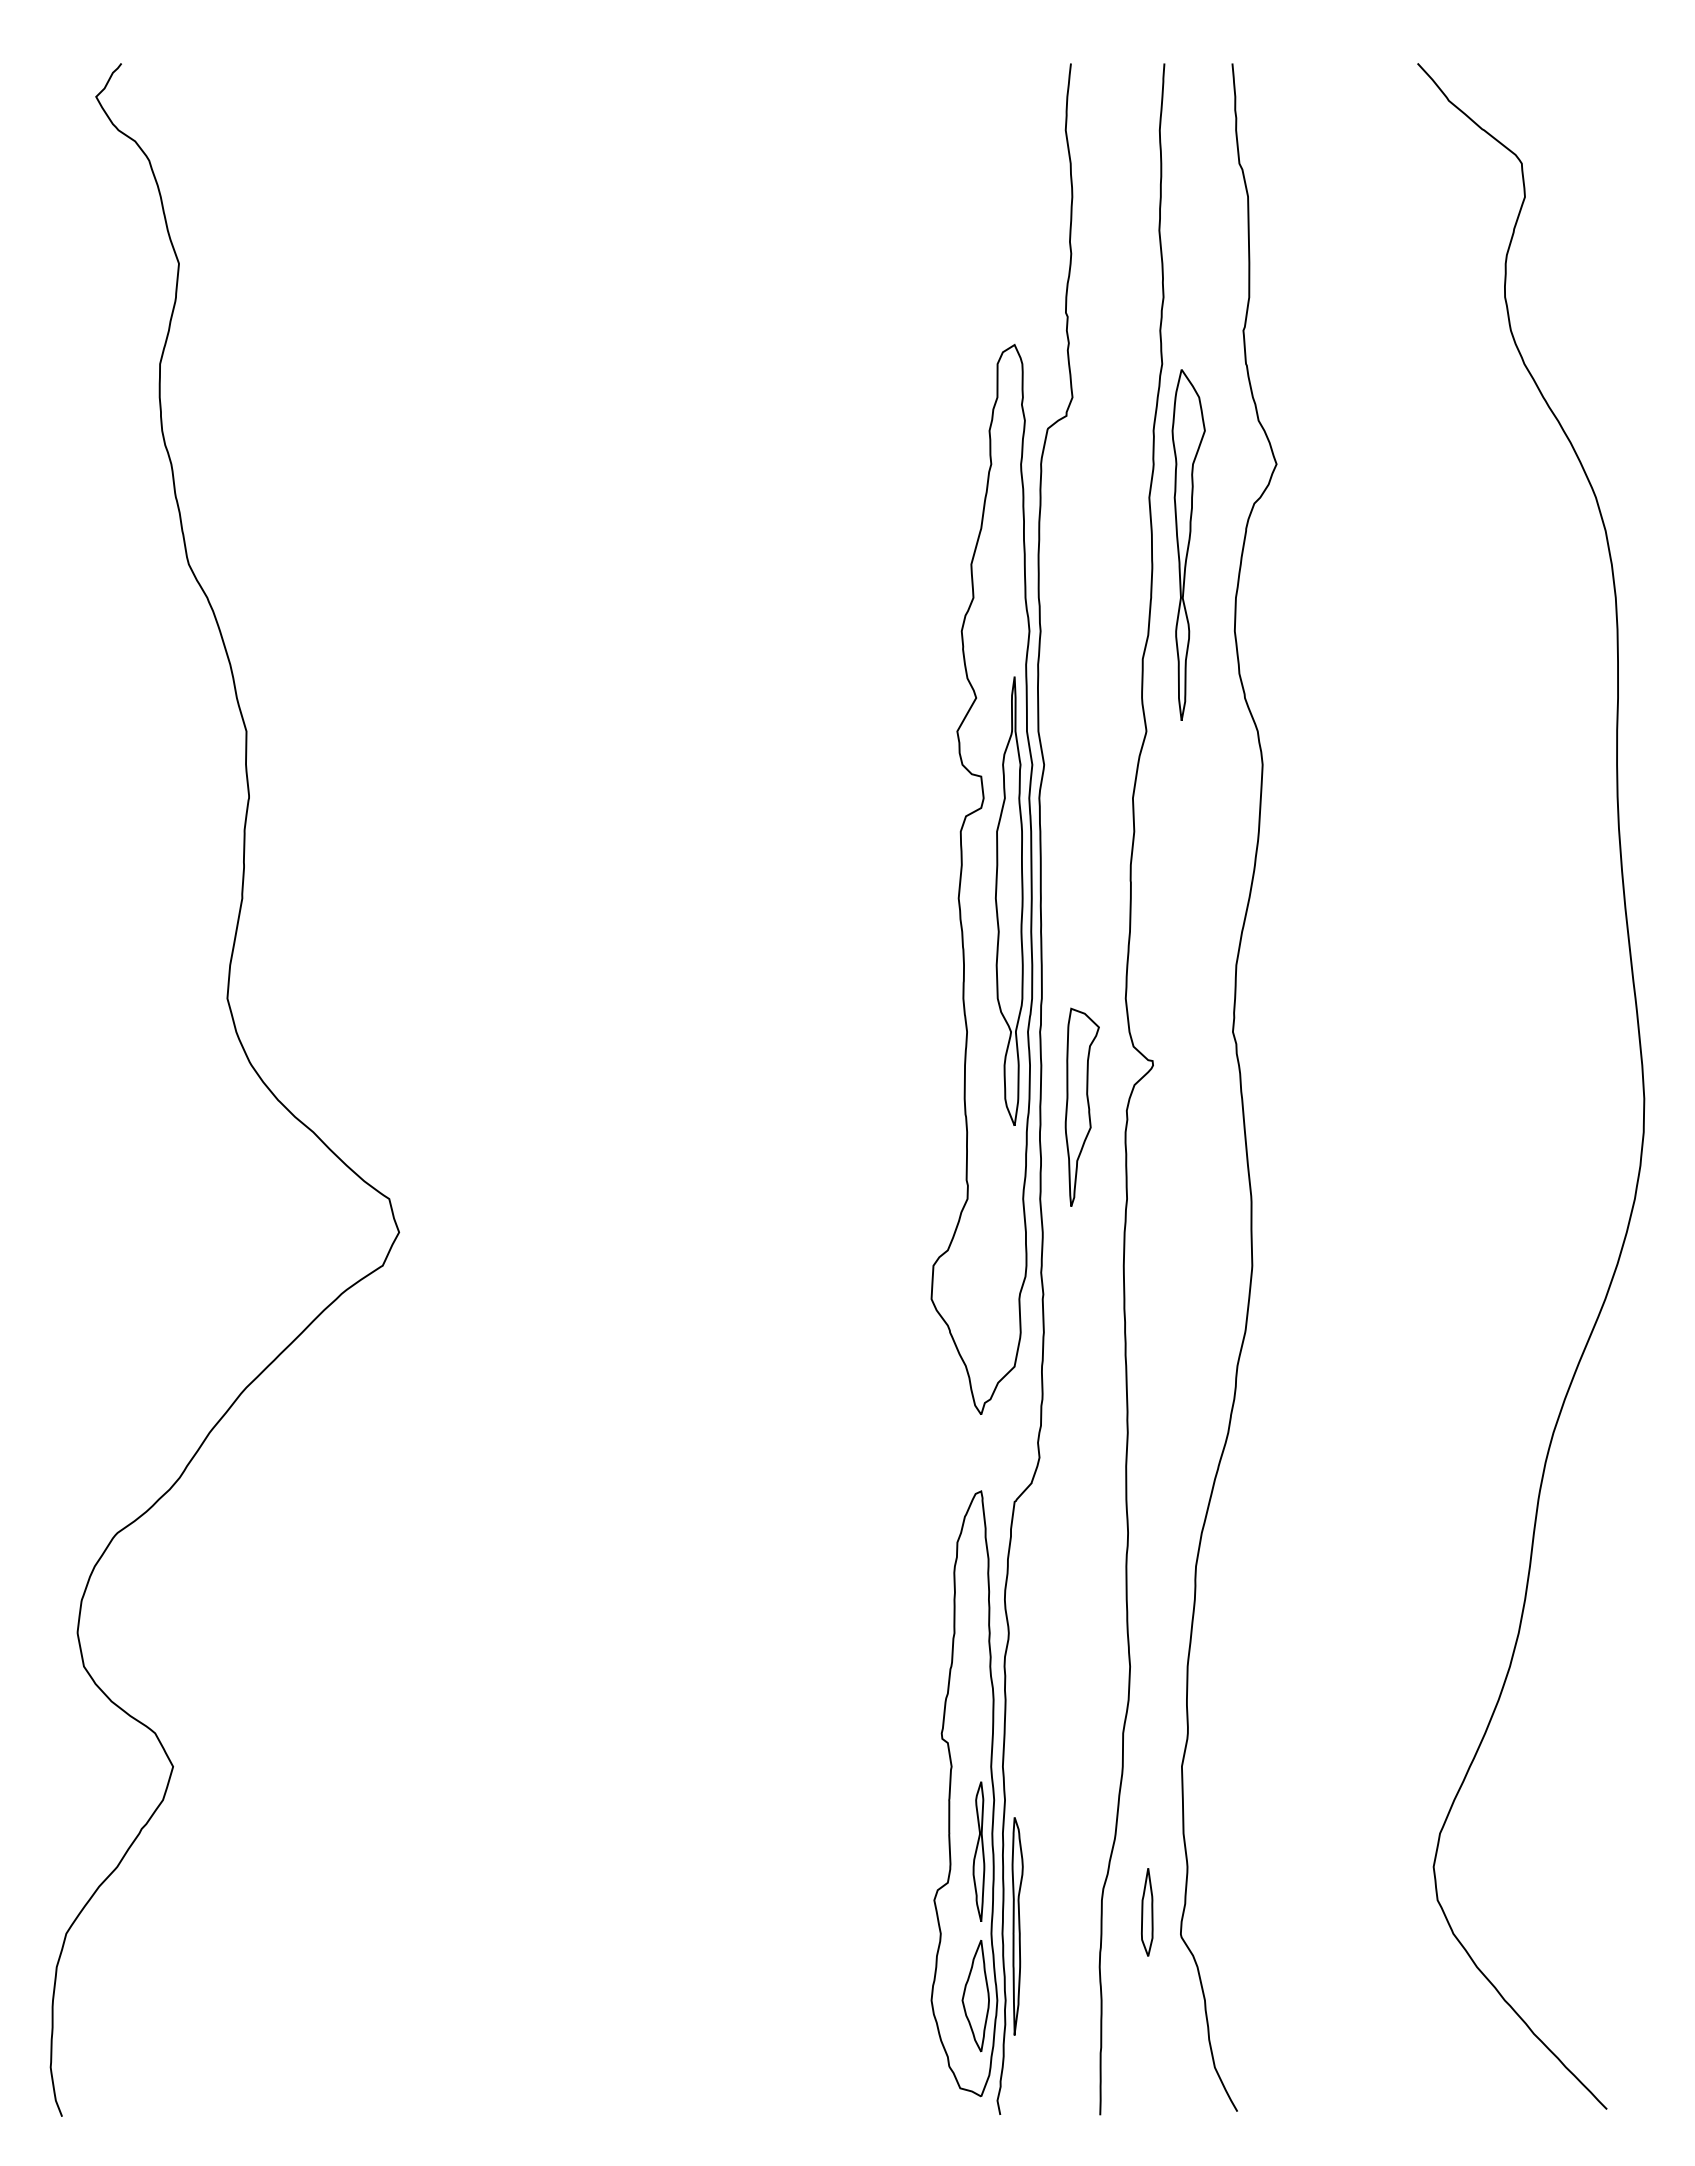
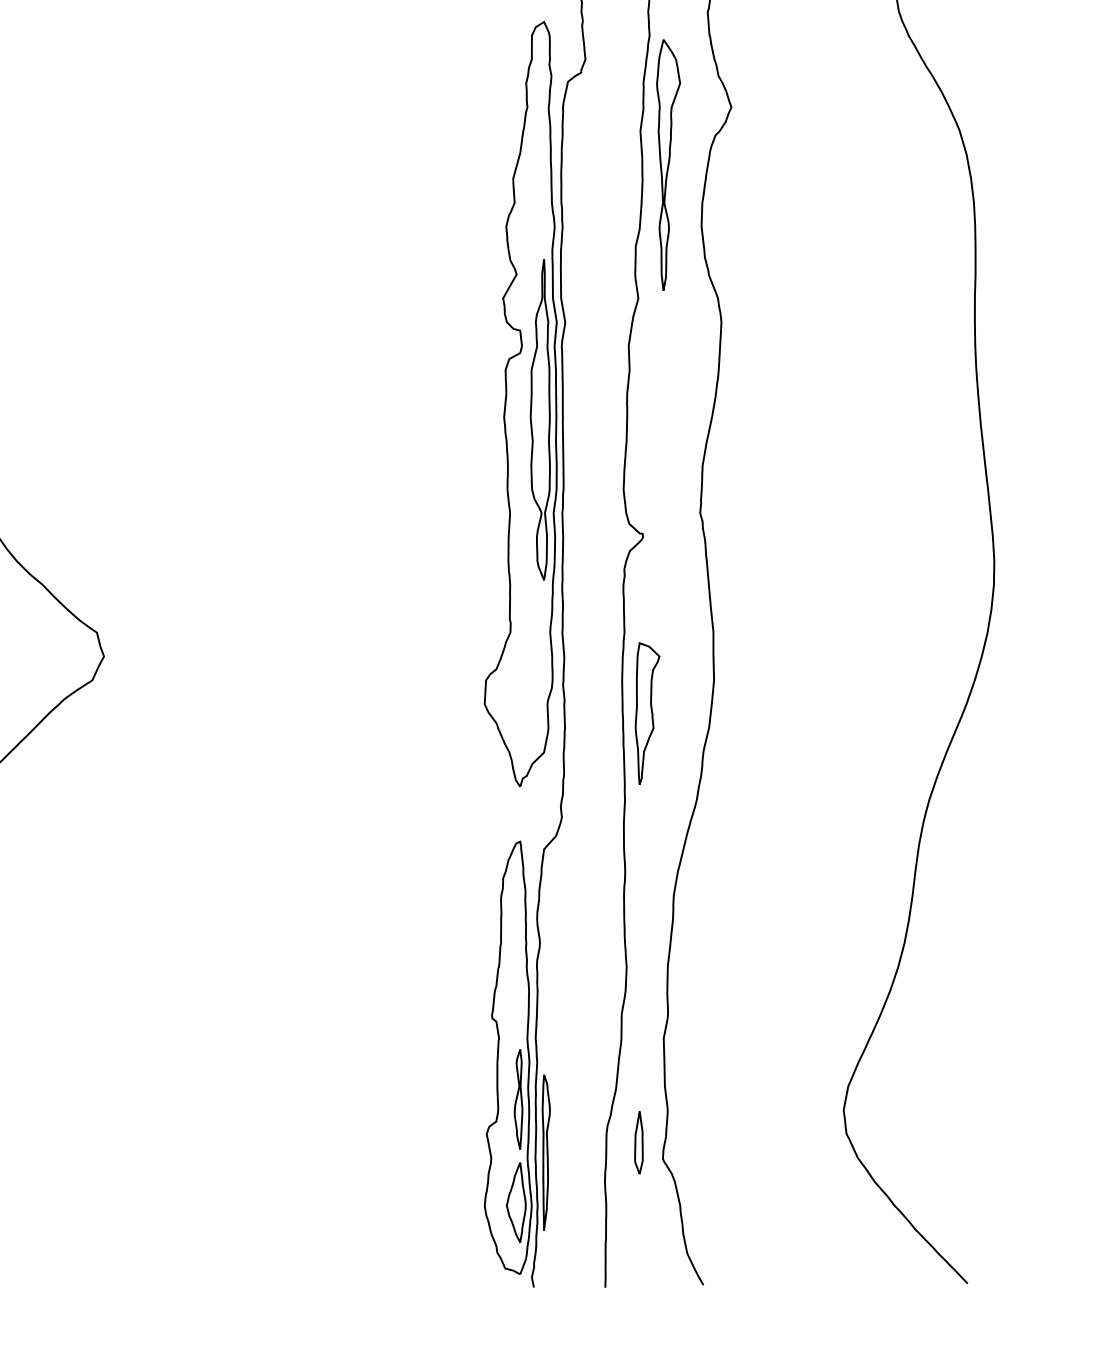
part: (1081, 1106) -> (646, 713), moved

